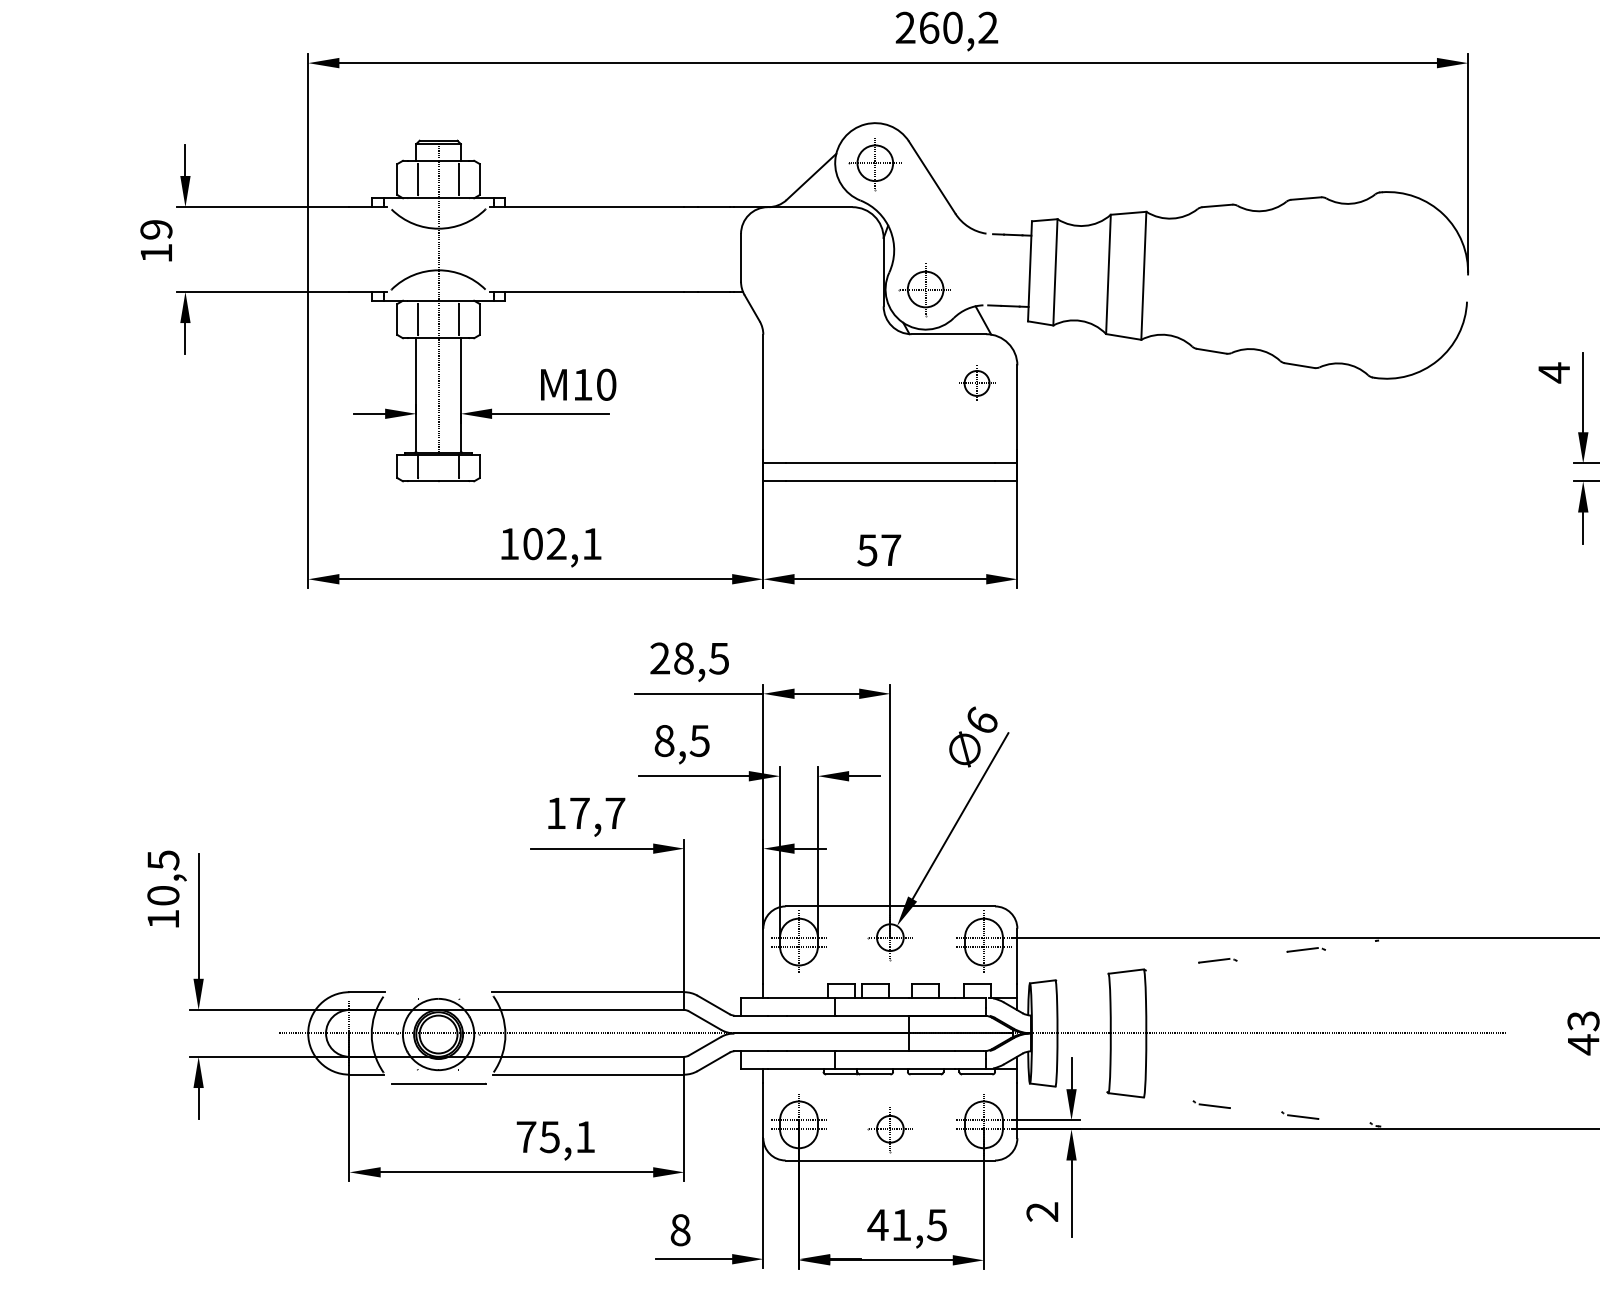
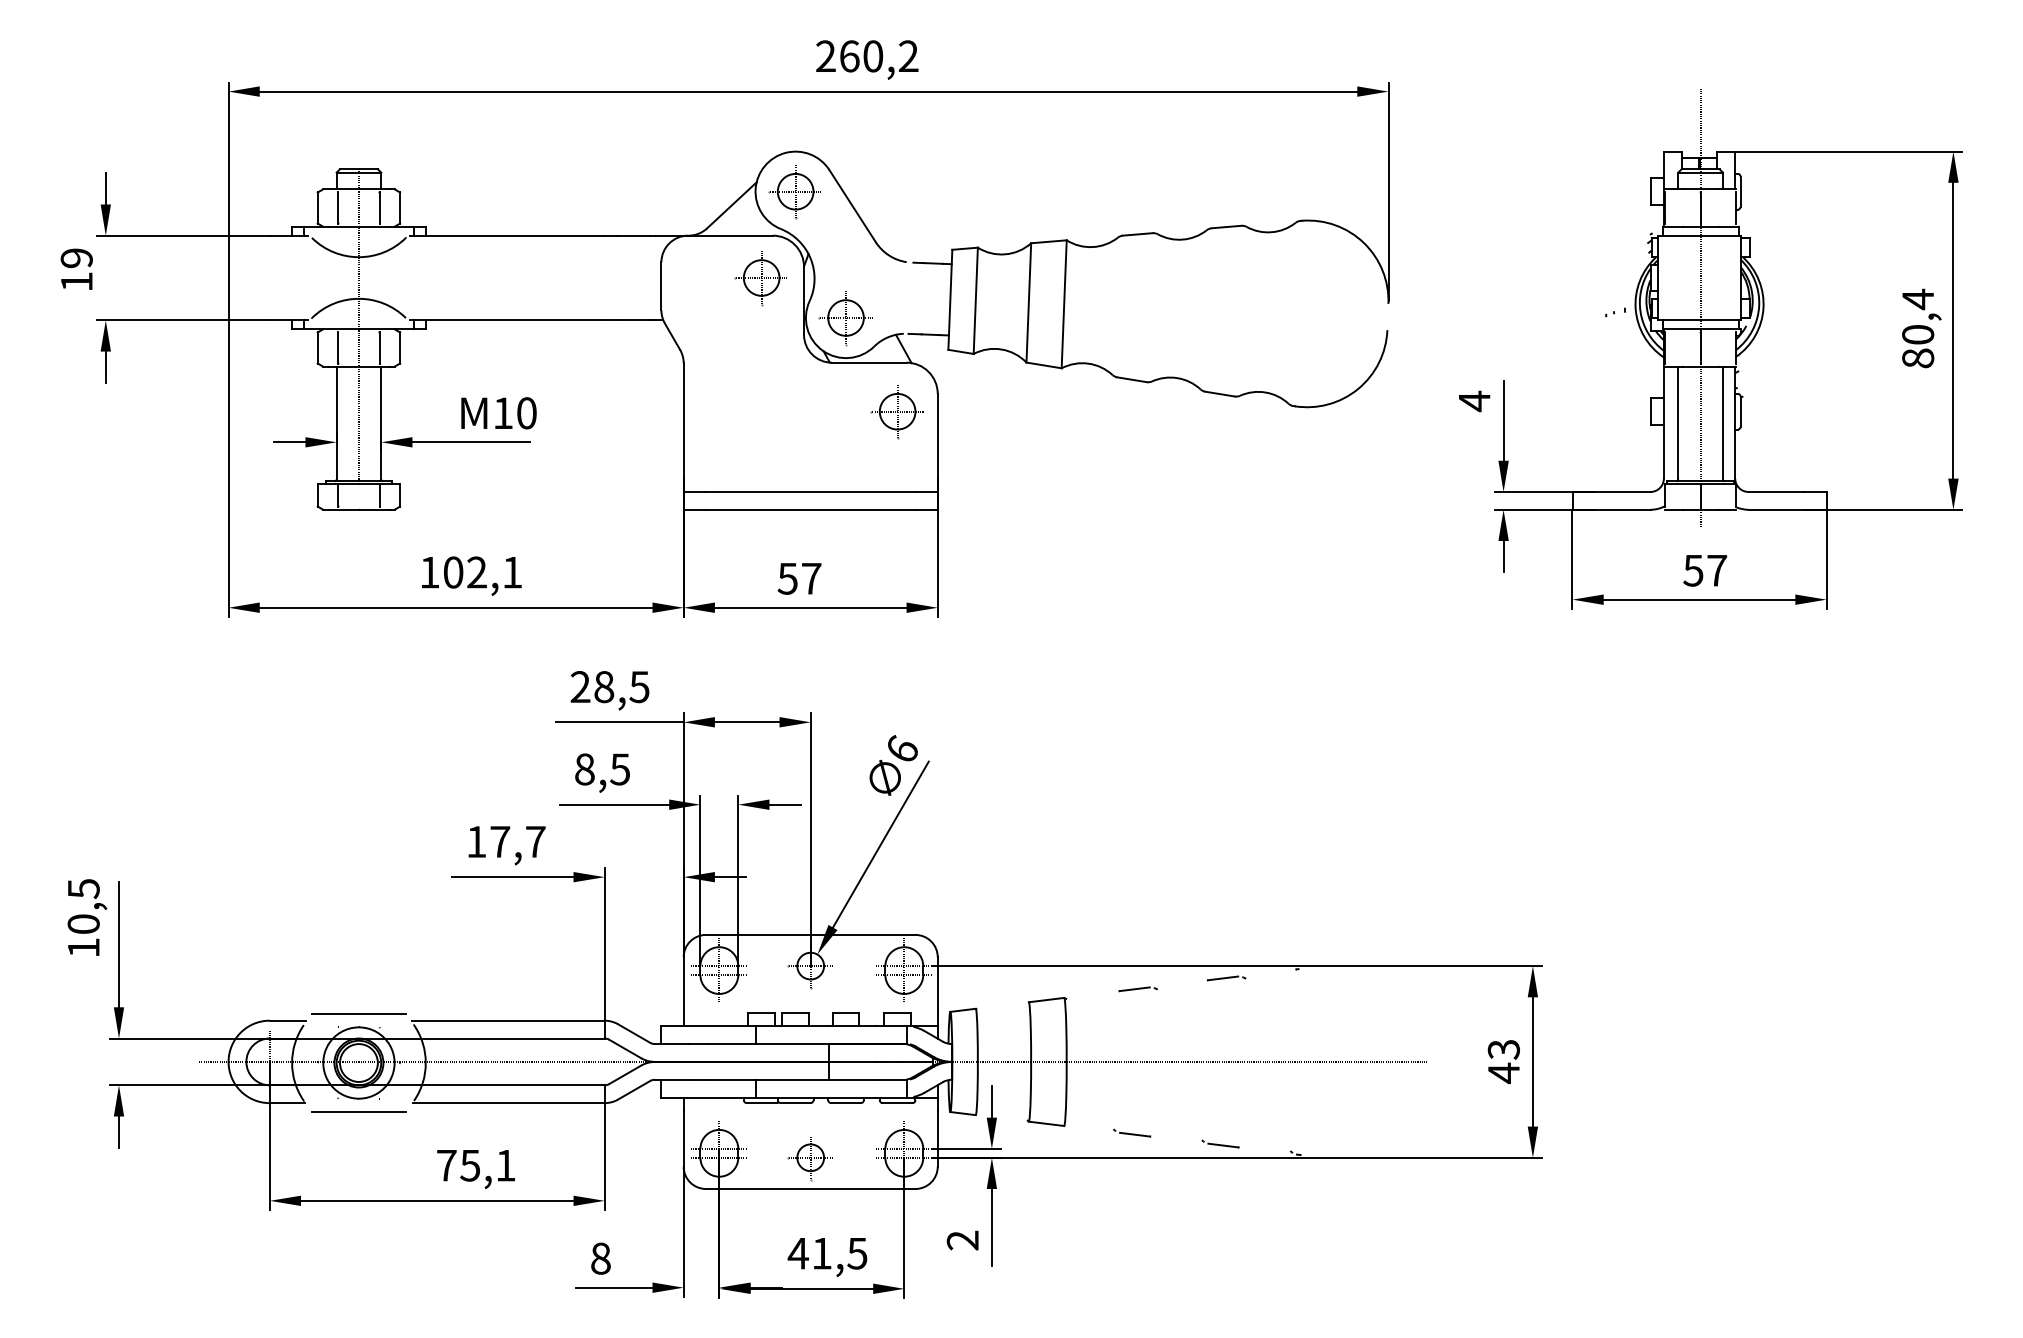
part: (840, 250) -> (760, 278), added
part: (976, 384) -> (896, 412), size x1.43
line: (438, 985) -> (358, 1013), added

